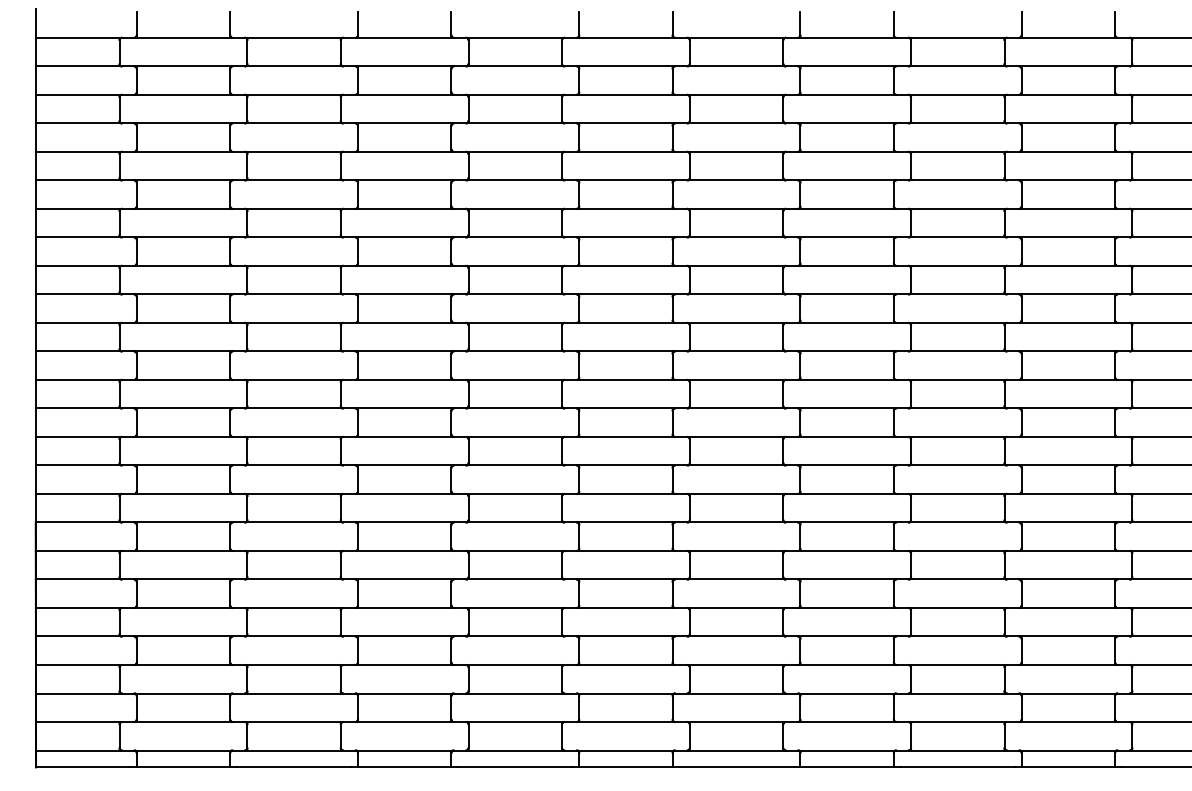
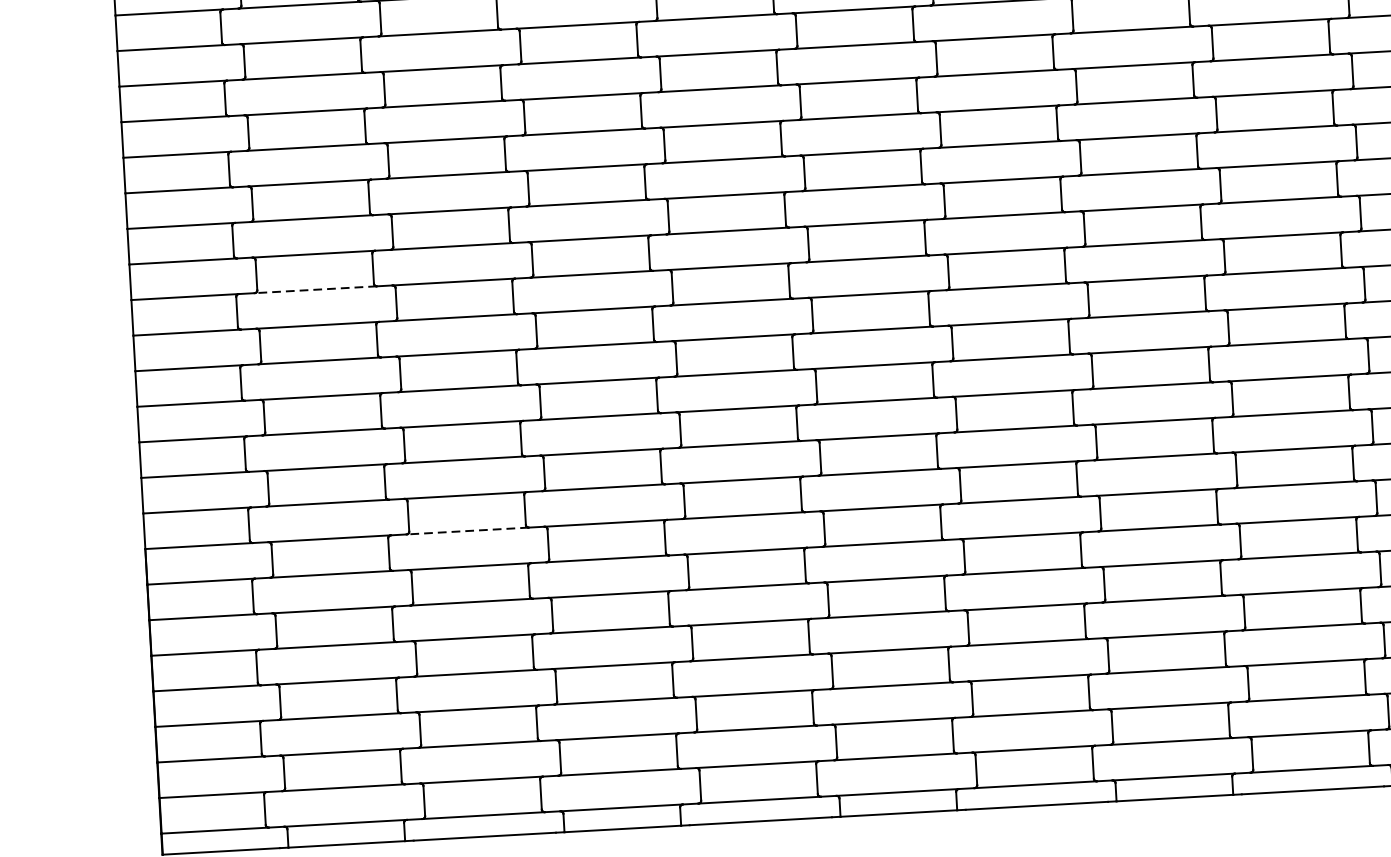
line: (183, 322) -> (315, 289), solid -> dashed
line: (293, 522) -> (466, 531), solid -> dashed

